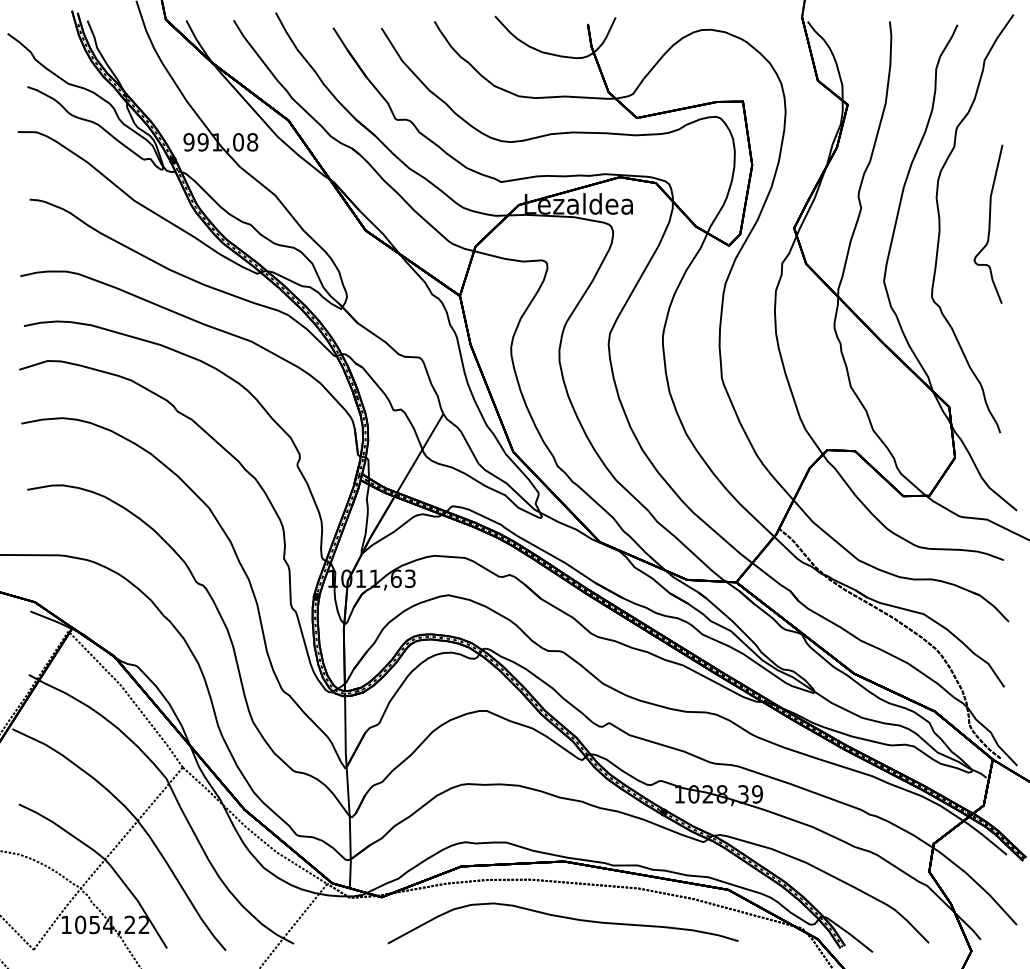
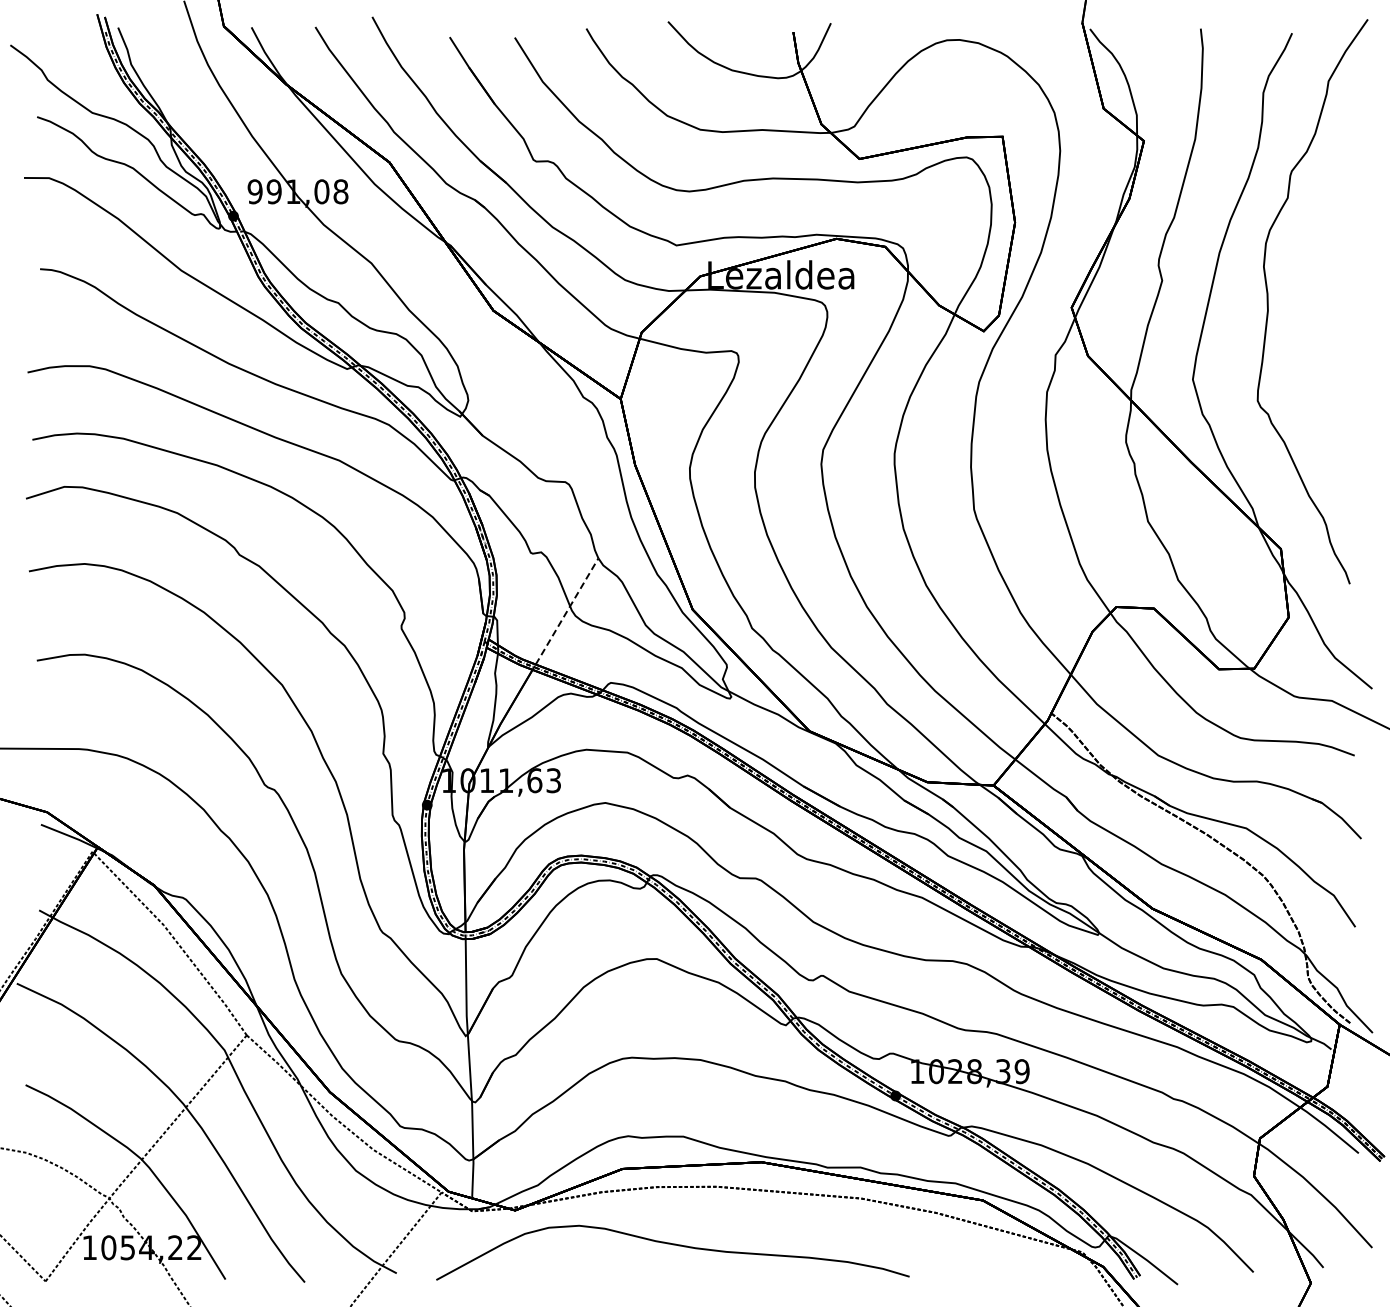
curve: (988, 224) -> (1334, 302), removed
line: (420, 453) -> (567, 611), solid -> dashed
curve: (562, 918) -> (672, 1245), moved

